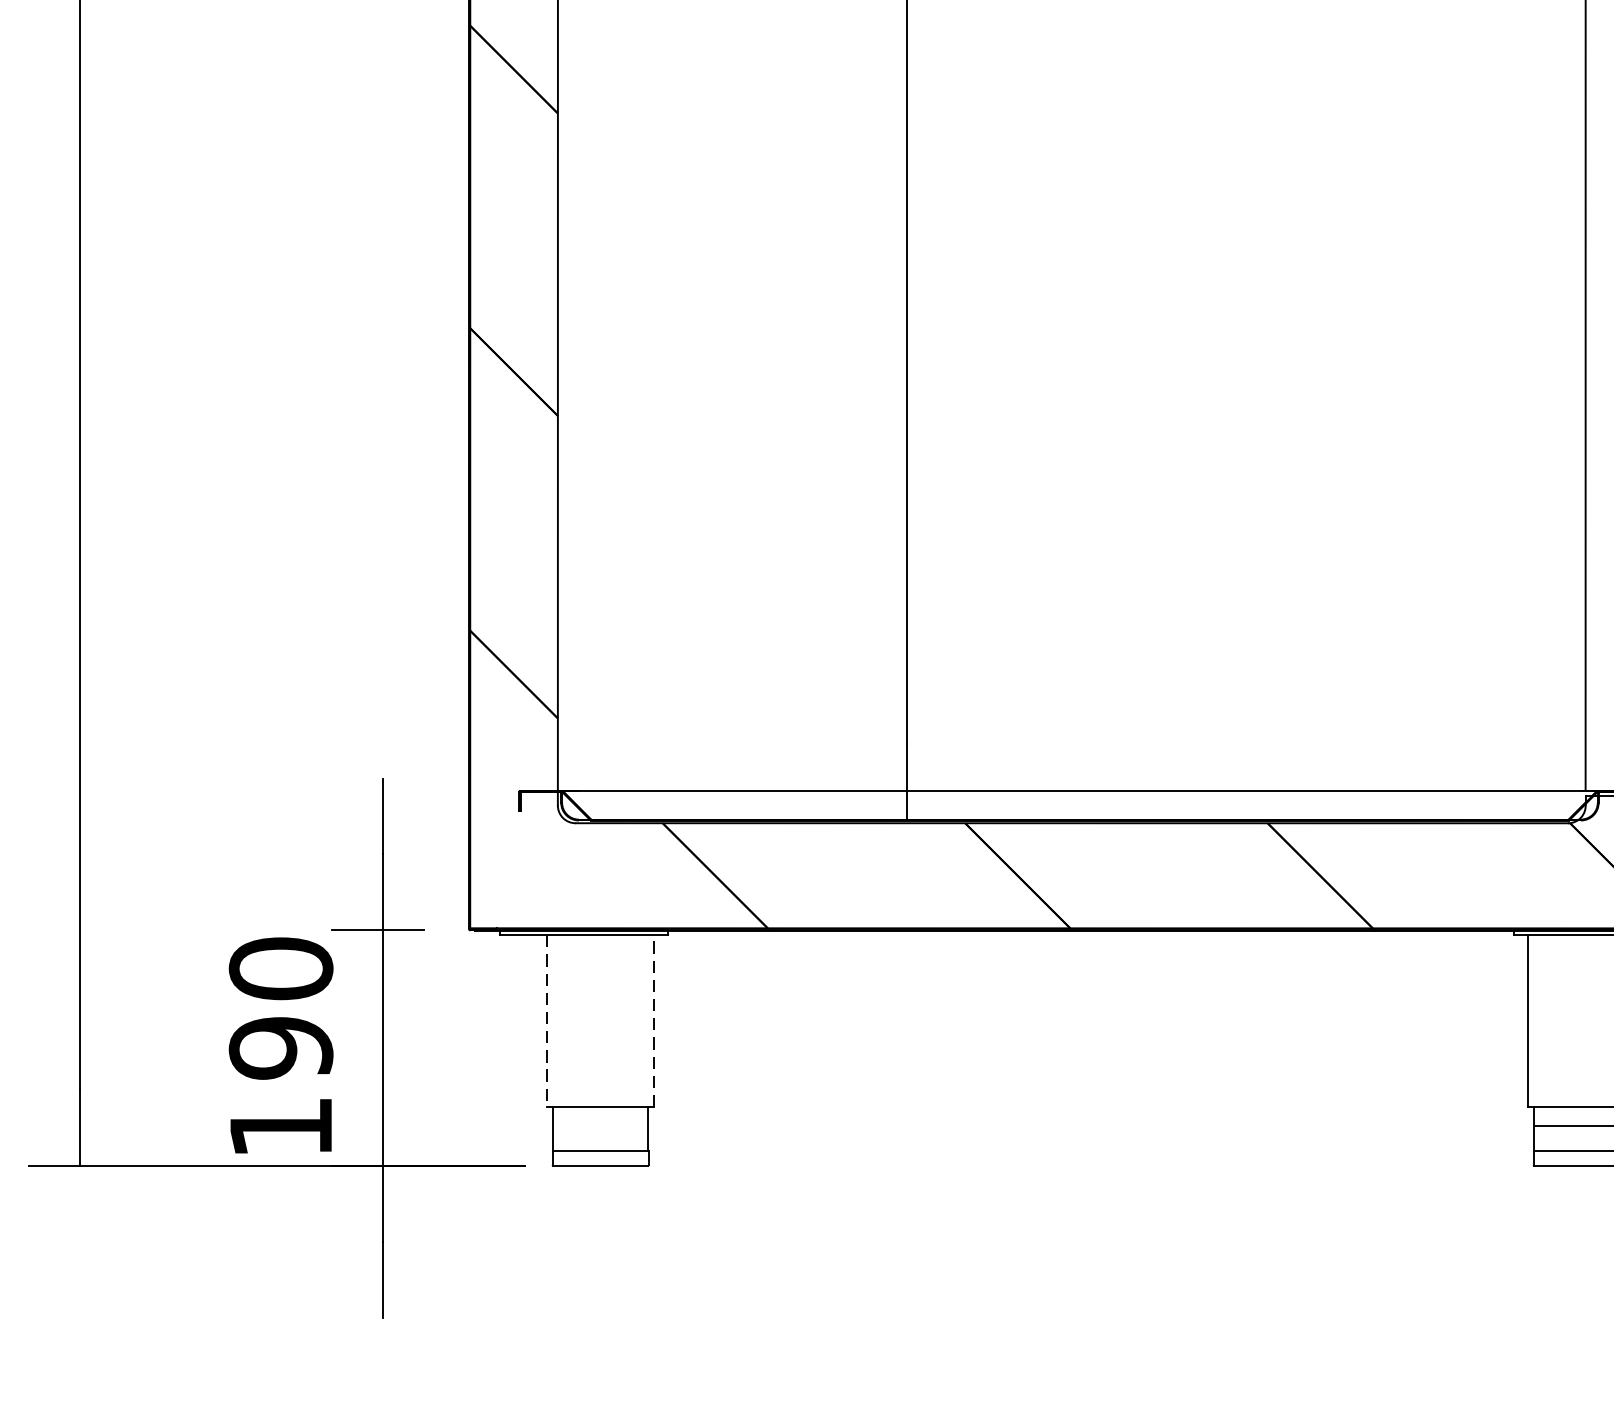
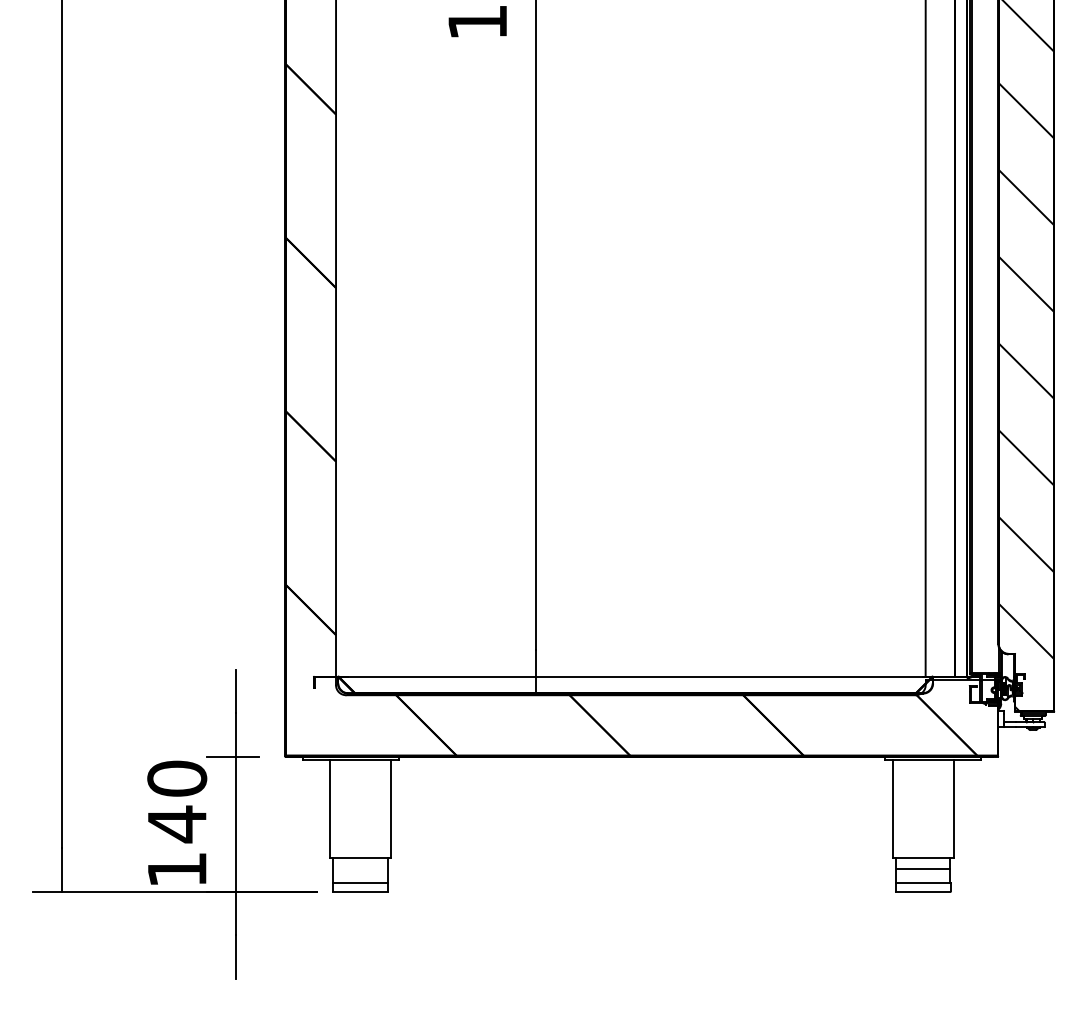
line: (654, 1020) -> (391, 808), dashed -> solid
line: (546, 1022) -> (329, 809), dashed -> solid
text: (281, 1048) -> (177, 824), 190 -> 140

